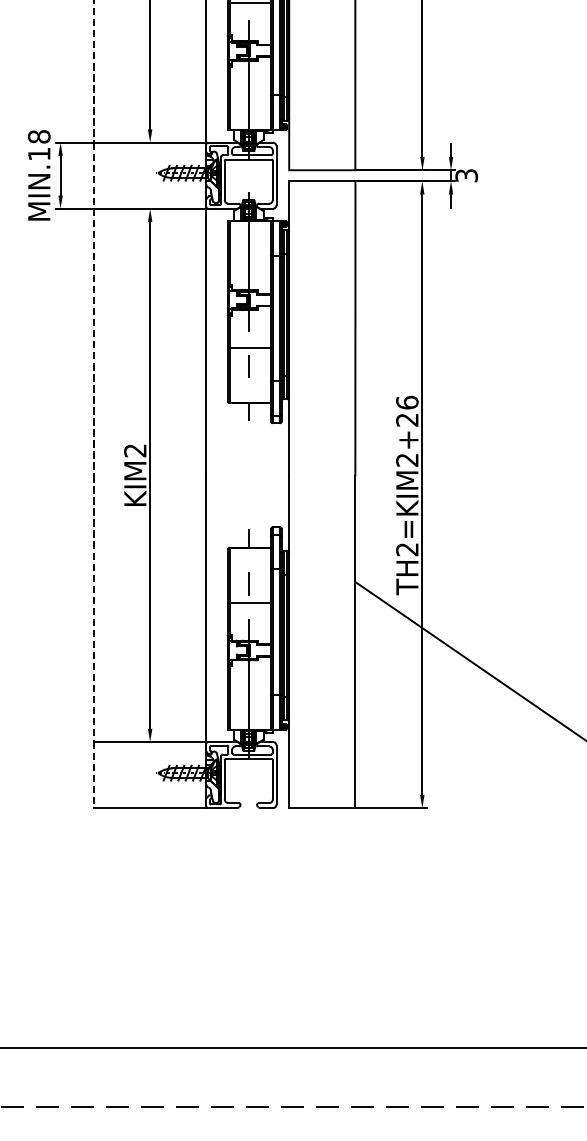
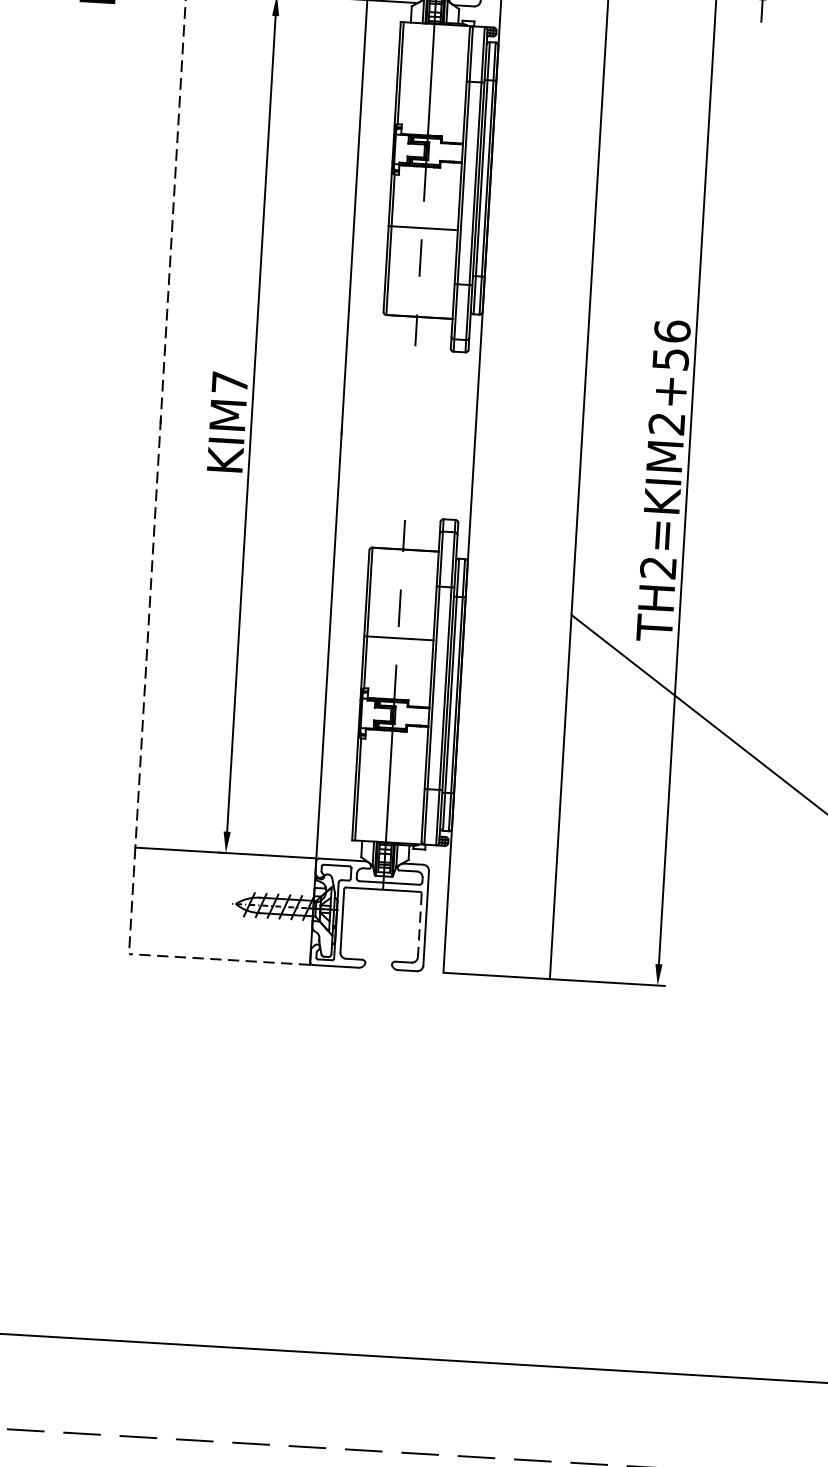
text: (407, 419) -> (671, 358), TH2=KIM2+26 -> TH2=KIM2+56
text: (135, 450) -> (230, 382), KIM2 -> KIM7
line: (272, 779) -> (419, 925), solid -> dashed
line: (149, 808) -> (218, 959), solid -> dashed

